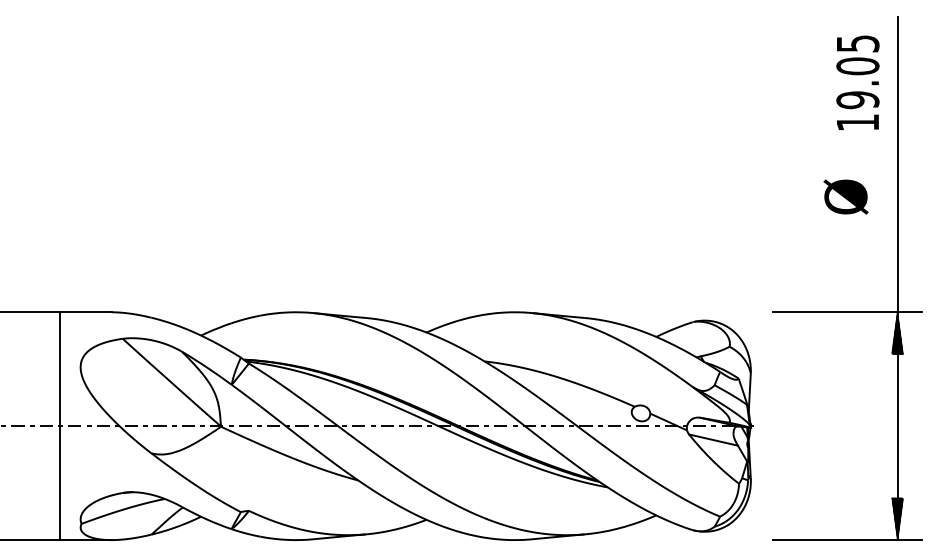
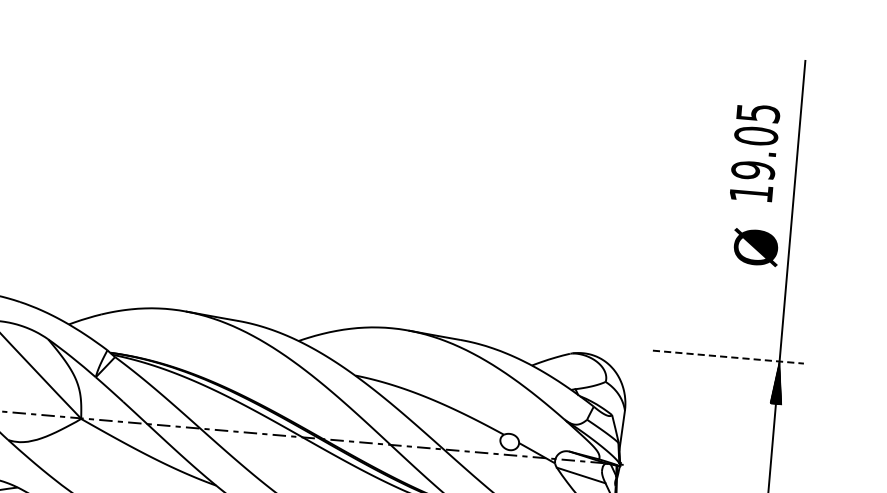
text: (857, 82) -> (754, 152), moved
text: (845, 196) -> (755, 246), moved
line: (847, 312) -> (728, 357), solid -> dashed

